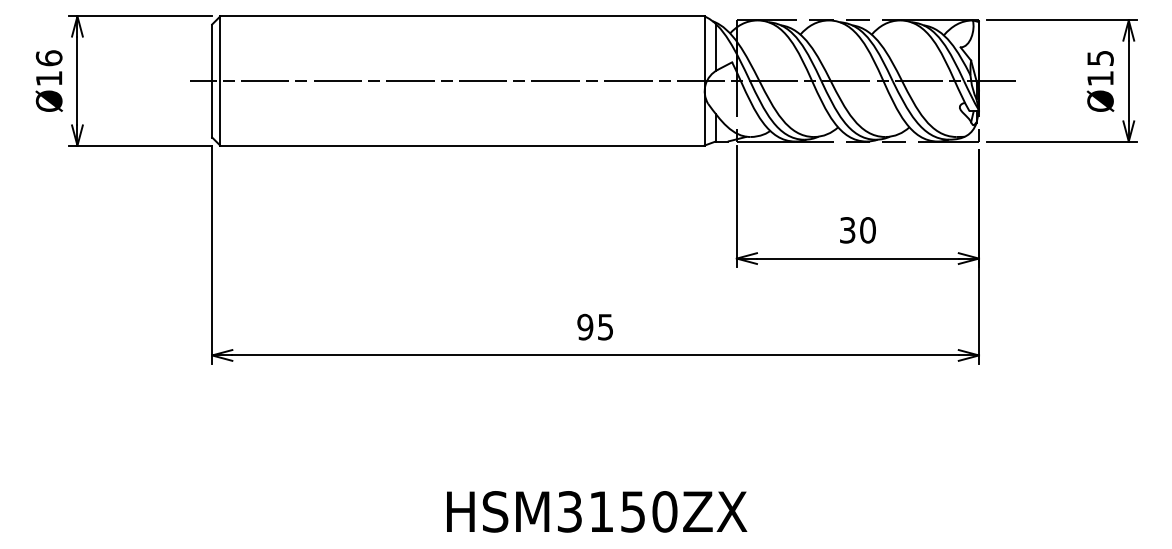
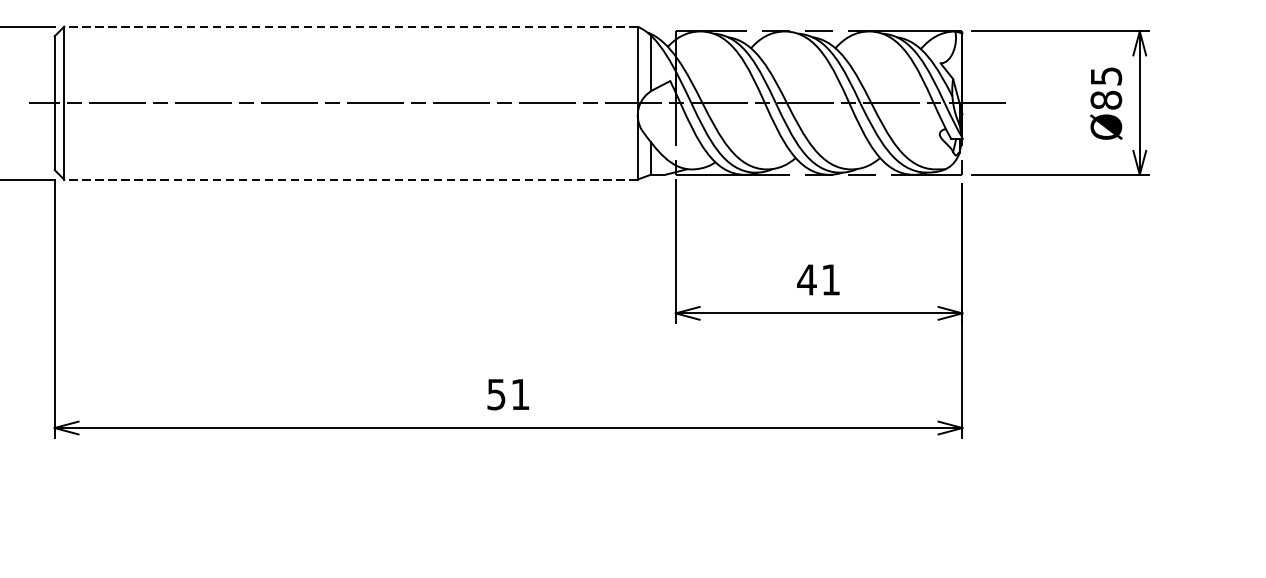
line: (461, 16) -> (349, 26), solid -> dashed
text: (1100, 78) -> (1106, 100), Ø15 -> Ø85
line: (461, 145) -> (349, 179), solid -> dashed
text: (857, 230) -> (818, 280), 30 -> 41
text: (594, 326) -> (507, 393), 95 -> 51

